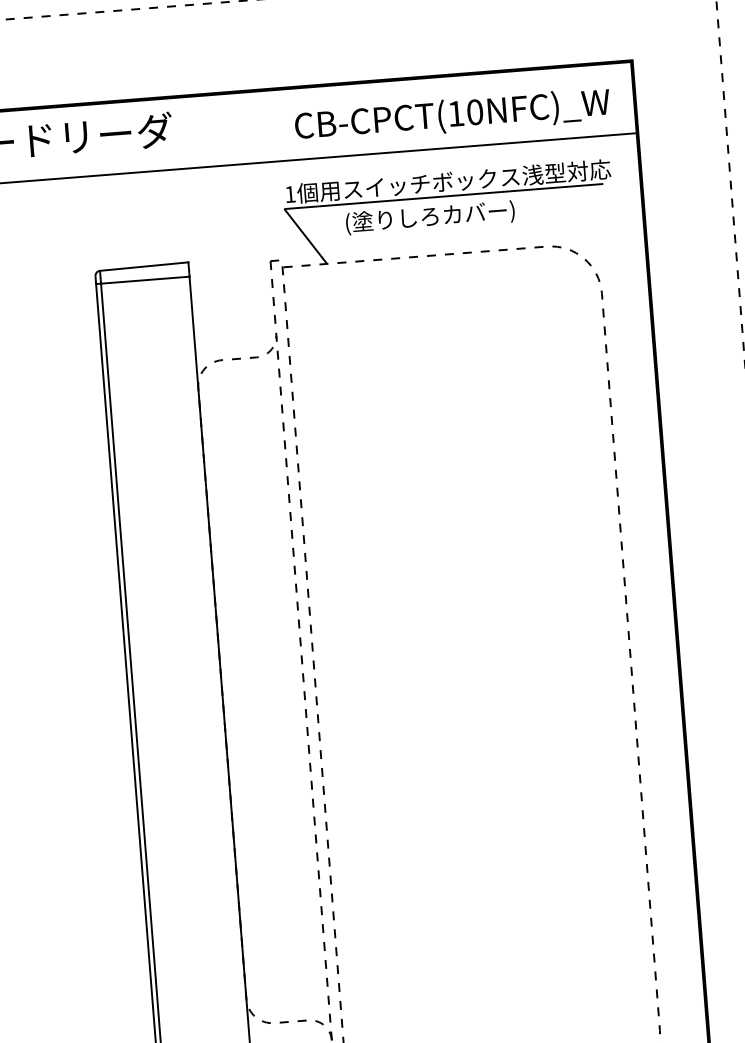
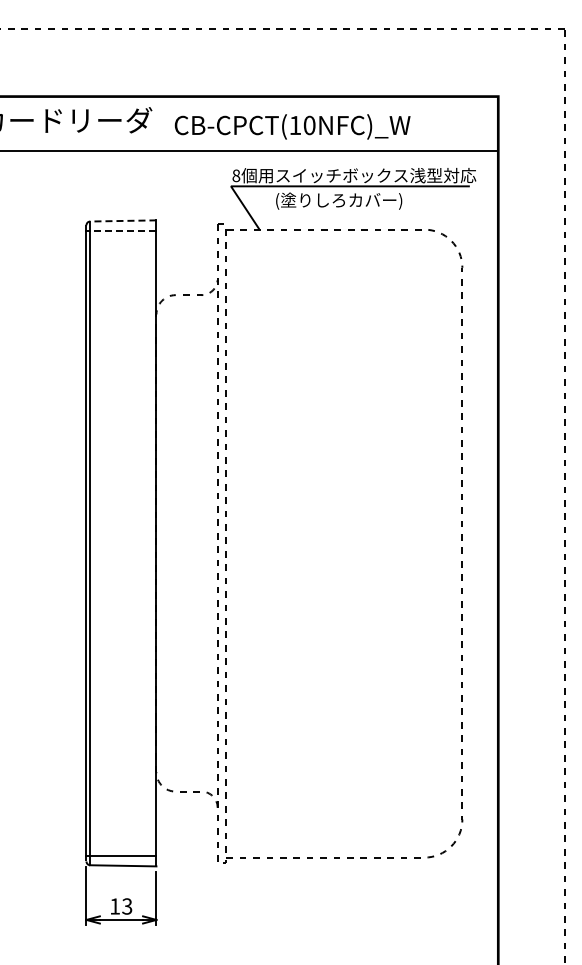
text: (452, 115) -> (292, 126), moved
text: (290, 194) -> (236, 175), 1 -> 8
line: (143, 266) -> (122, 220), solid -> dashed
line: (144, 280) -> (122, 231), solid -> dashed

